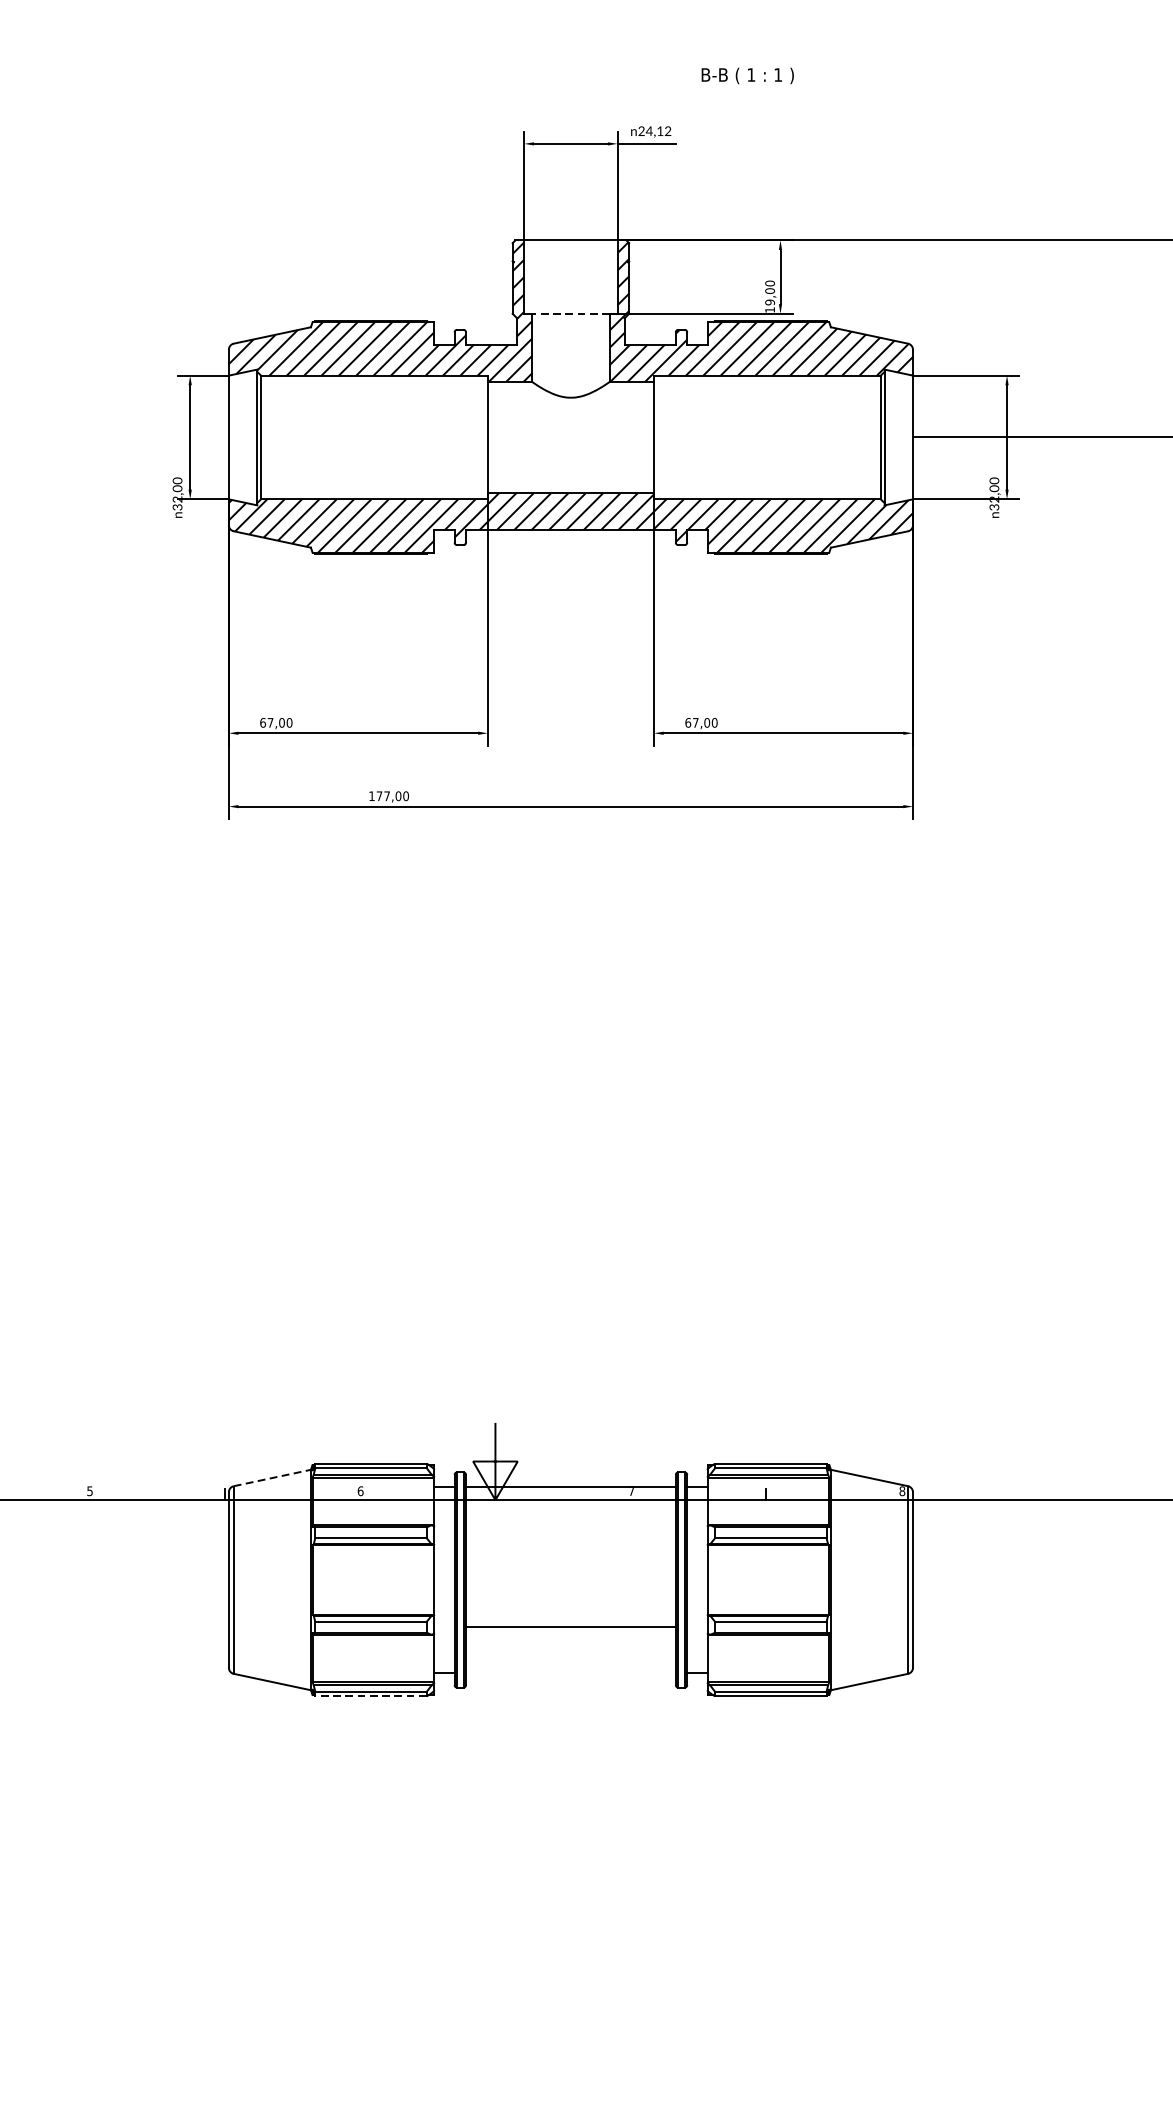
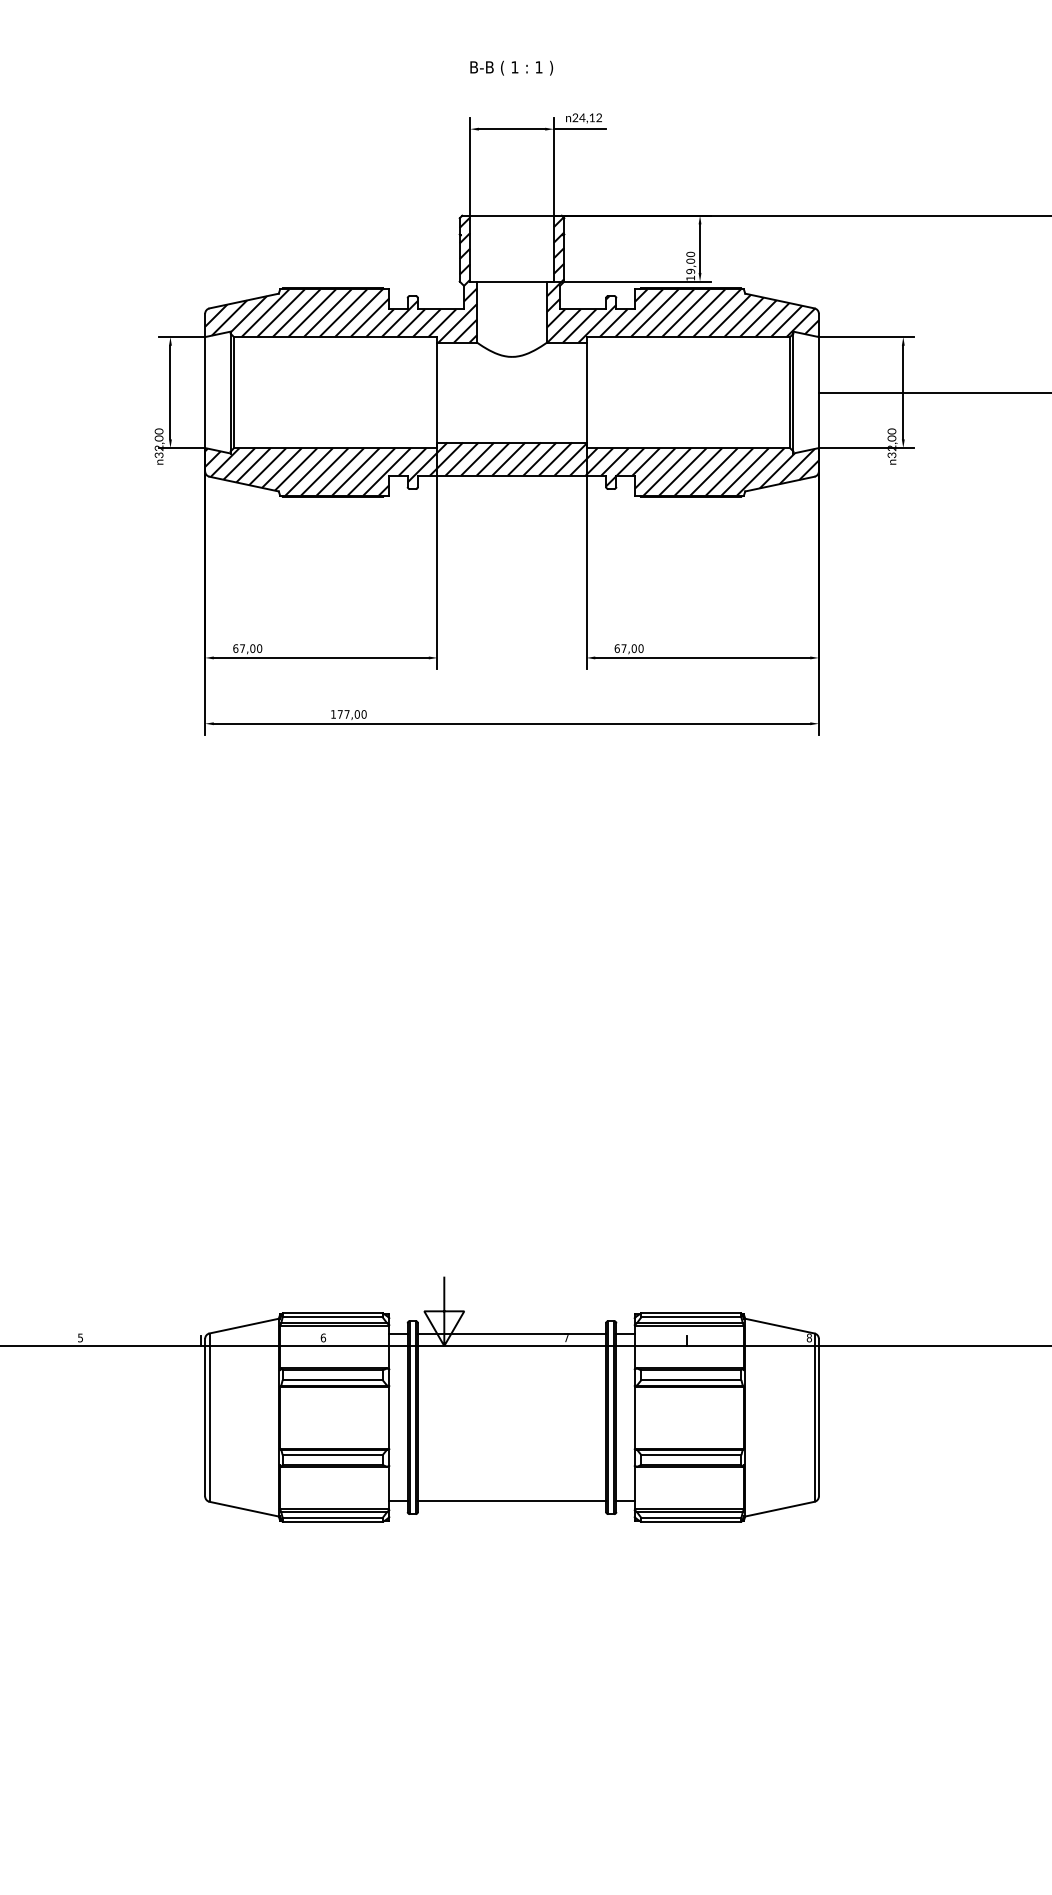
text: (747, 75) -> (511, 67), moved
line: (571, 313) -> (512, 281), dashed -> solid
line: (272, 1478) -> (244, 1326), dashed -> solid
line: (570, 1626) -> (511, 1500), moved
line: (370, 1696) -> (332, 1522), dashed -> solid

